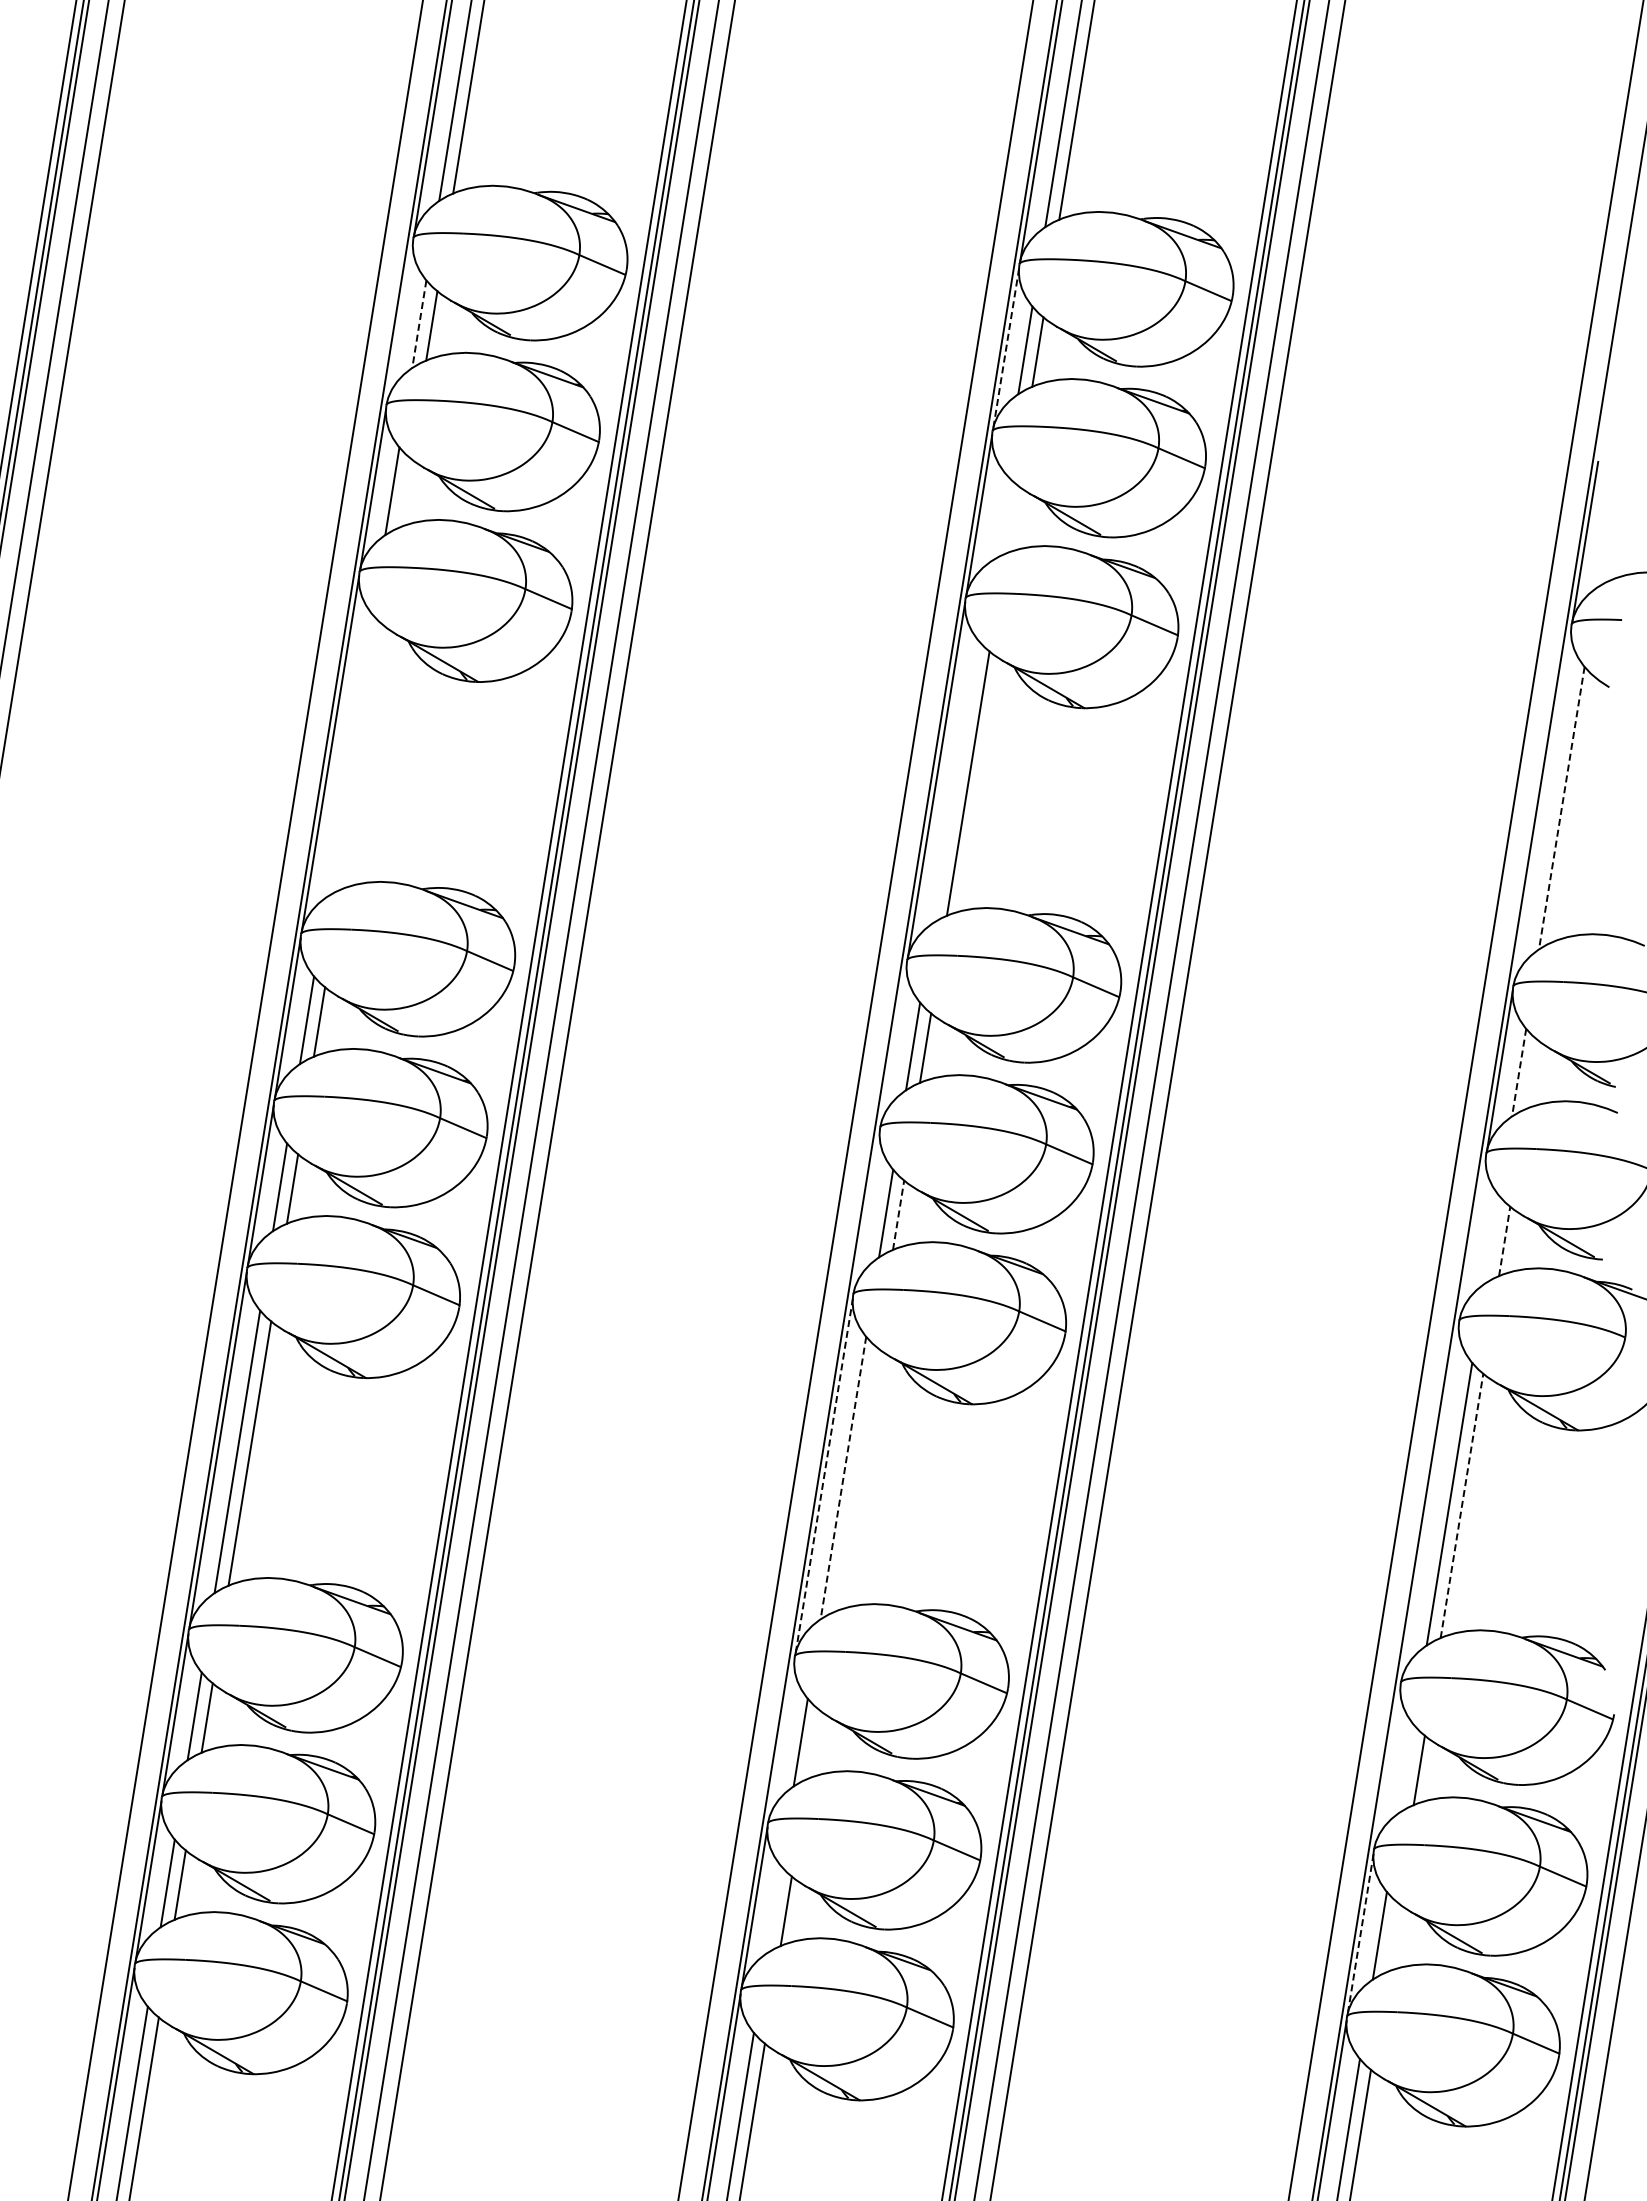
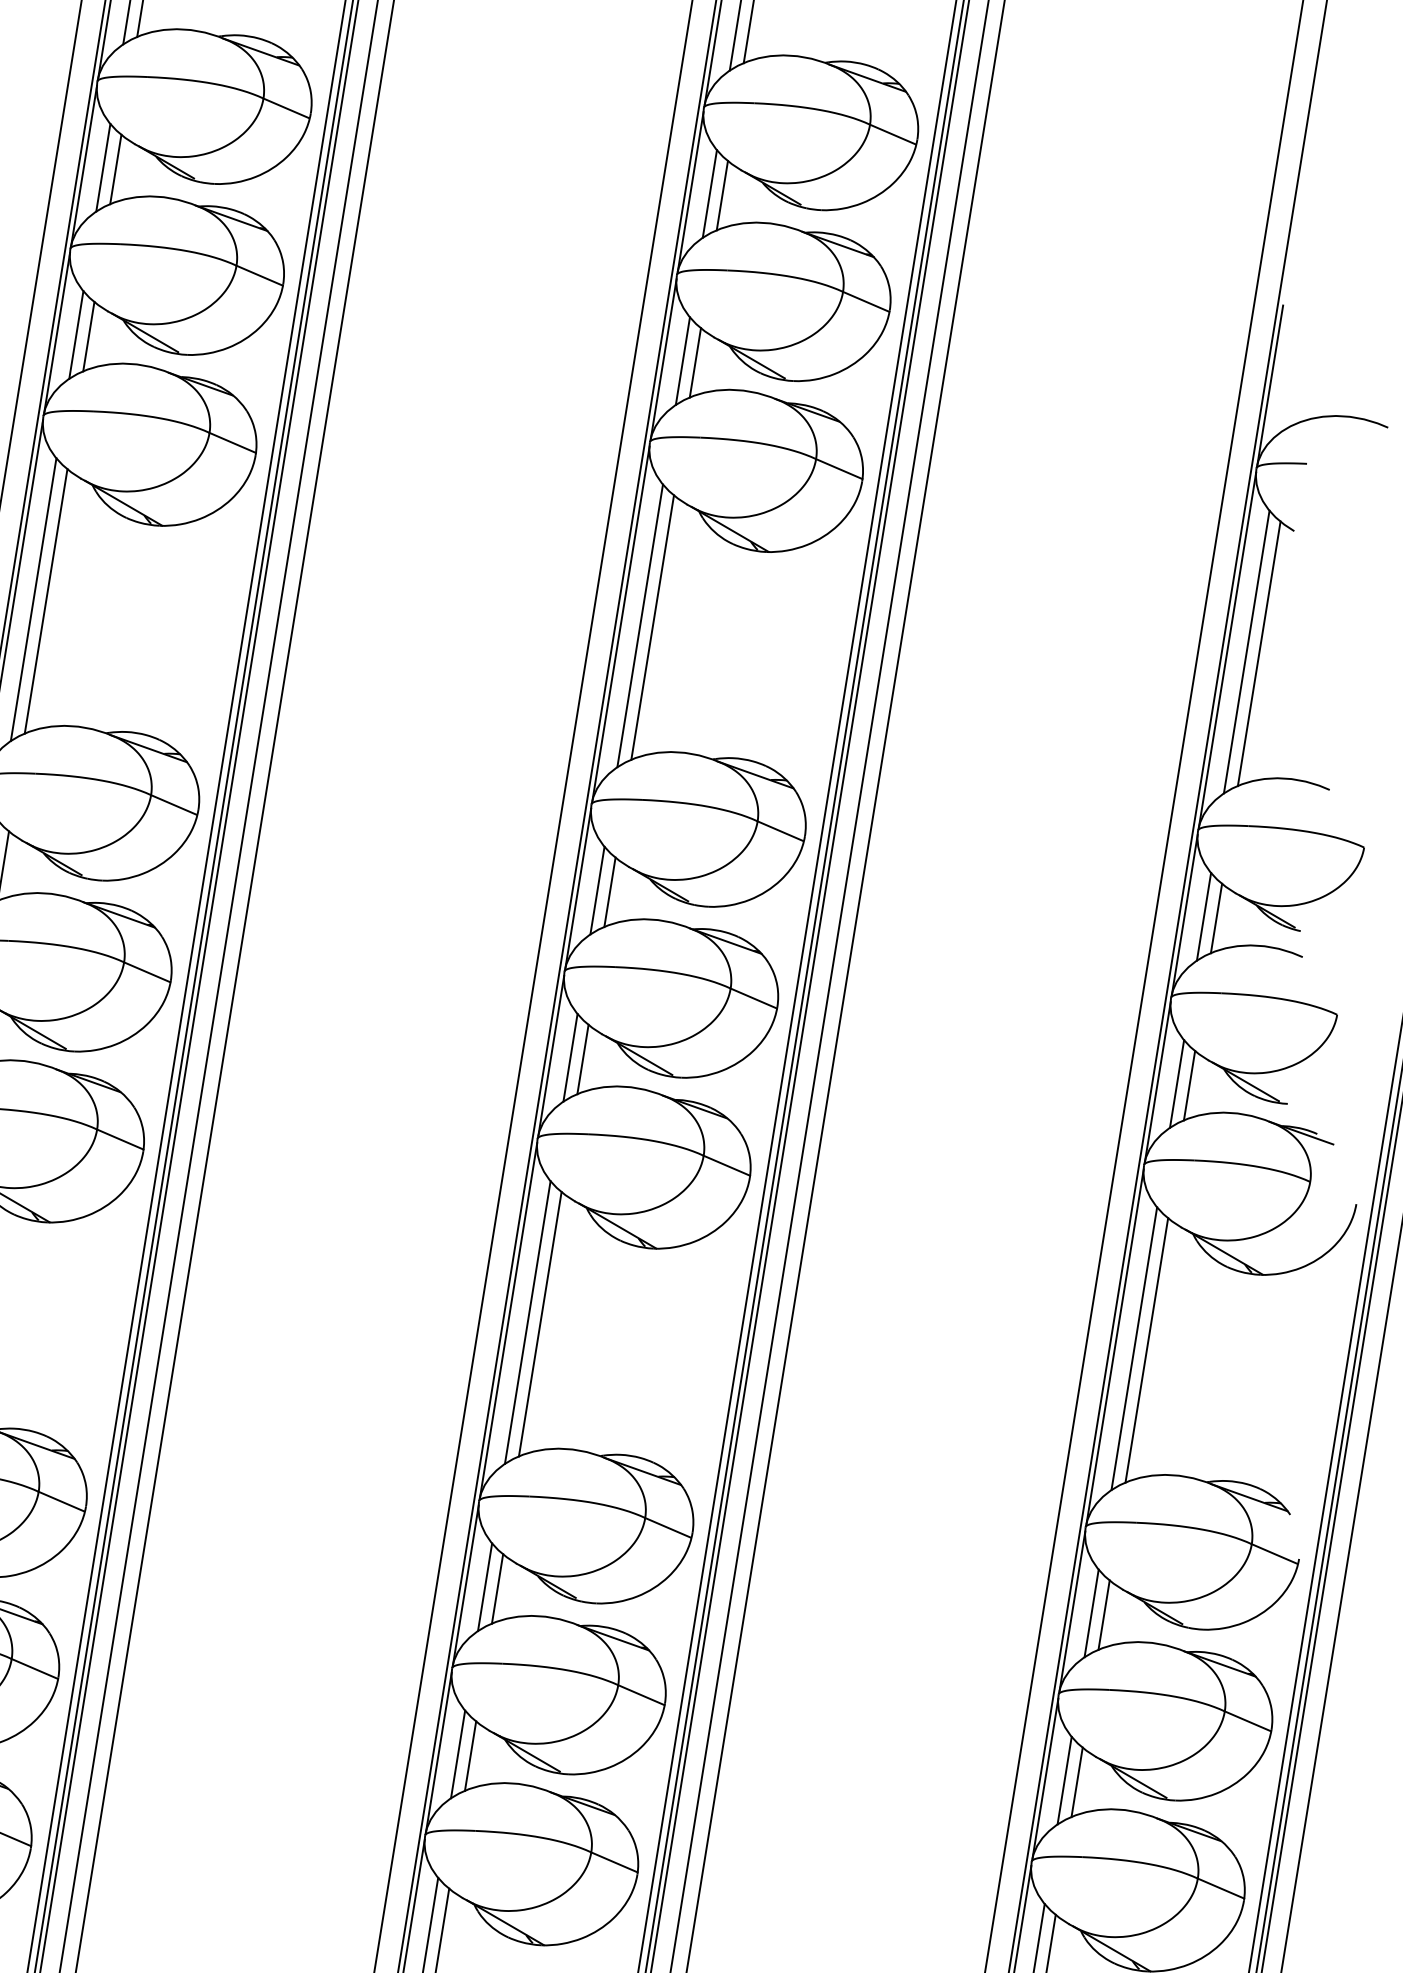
line: (400, 321) -> (84, 165), added
line: (419, 324) -> (103, 168), dashed -> solid
line: (1006, 348) -> (690, 192), dashed -> solid
line: (404, 492) -> (88, 336), added
line: (998, 517) -> (682, 361), added
line: (1010, 518) -> (694, 362), added
line: (349, 755) -> (33, 599), added
line: (361, 757) -> (45, 601), added
line: (955, 781) -> (639, 625), added
line: (1542, 805) -> (1227, 649), added
line: (1561, 808) -> (1246, 652), dashed -> solid
line: (1573, 809) -> (1258, 653), added
line: (893, 1043) -> (577, 887), added
line: (1519, 1073) -> (1204, 917), dashed -> solid
line: (1531, 1074) -> (1216, 918), added
line: (866, 1210) -> (550, 1054), added
line: (898, 1214) -> (582, 1058), dashed -> solid
line: (1472, 1236) -> (1157, 1080), added
line: (1492, 1239) -> (1177, 1083), added
line: (1504, 1240) -> (1189, 1084), dashed -> solid
line: (824, 1475) -> (508, 1319), dashed -> solid
line: (843, 1478) -> (527, 1322), dashed -> solid
line: (855, 1479) -> (539, 1323), added
line: (1429, 1501) -> (1114, 1345), added
line: (1461, 1505) -> (1146, 1349), dashed -> solid
line: (781, 1739) -> (465, 1584), added
line: (812, 1744) -> (496, 1589), added
line: (1387, 1766) -> (1072, 1611), added
line: (1406, 1768) -> (1091, 1613), added
line: (773, 1909) -> (457, 1754), added
line: (1360, 1933) -> (1045, 1778), dashed -> solid
line: (1391, 1937) -> (1076, 1782), added

